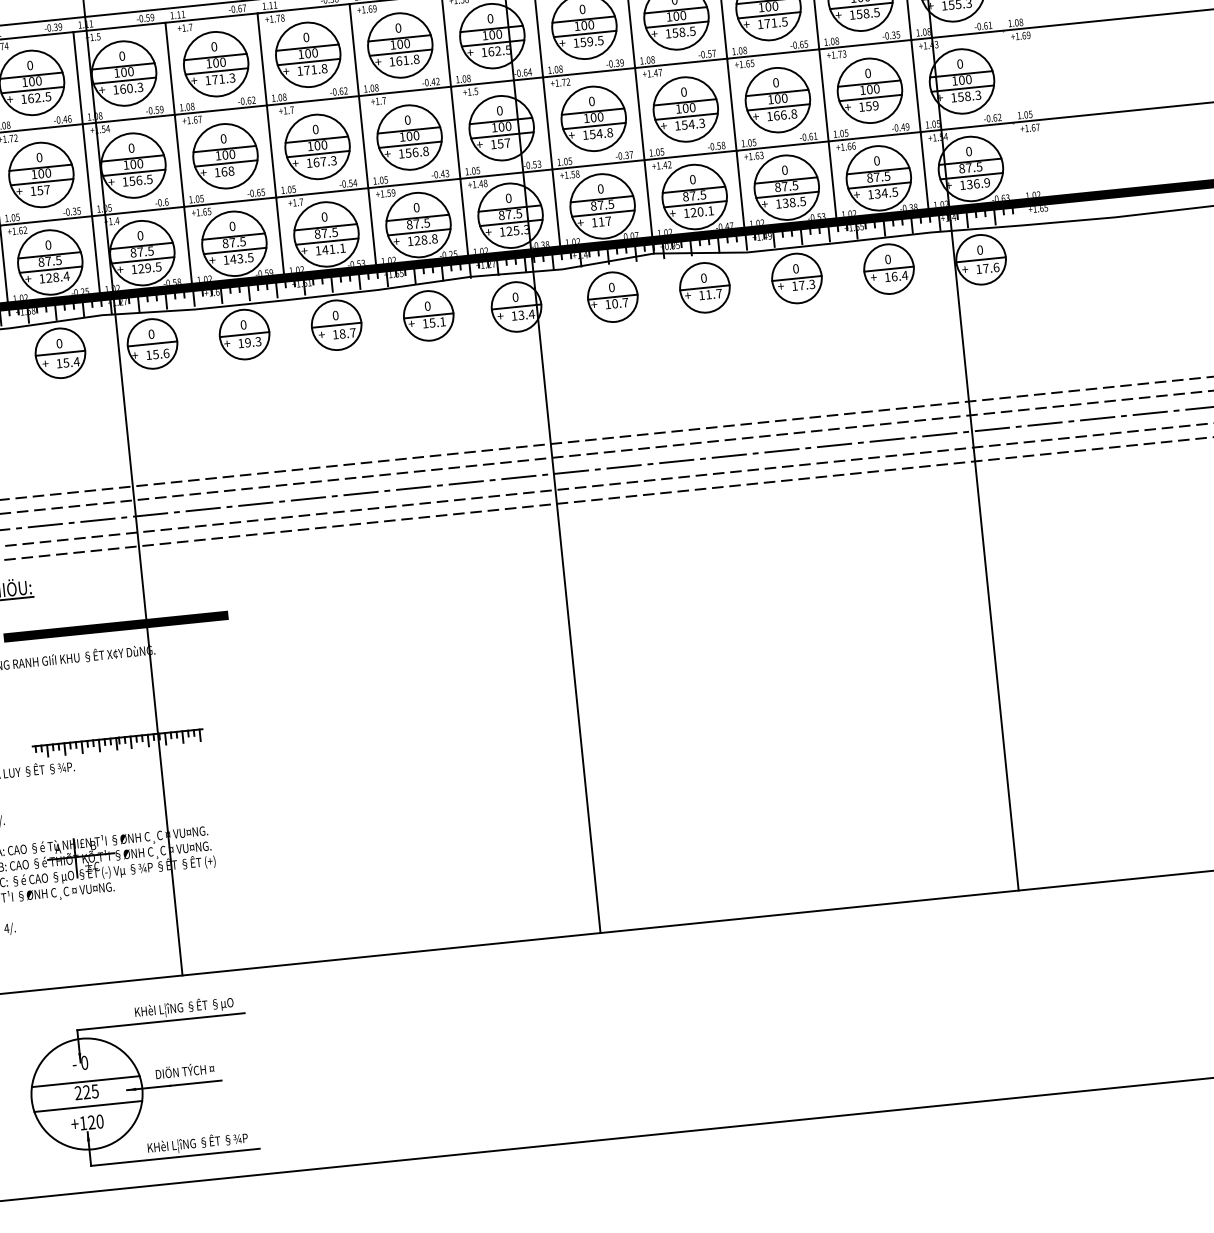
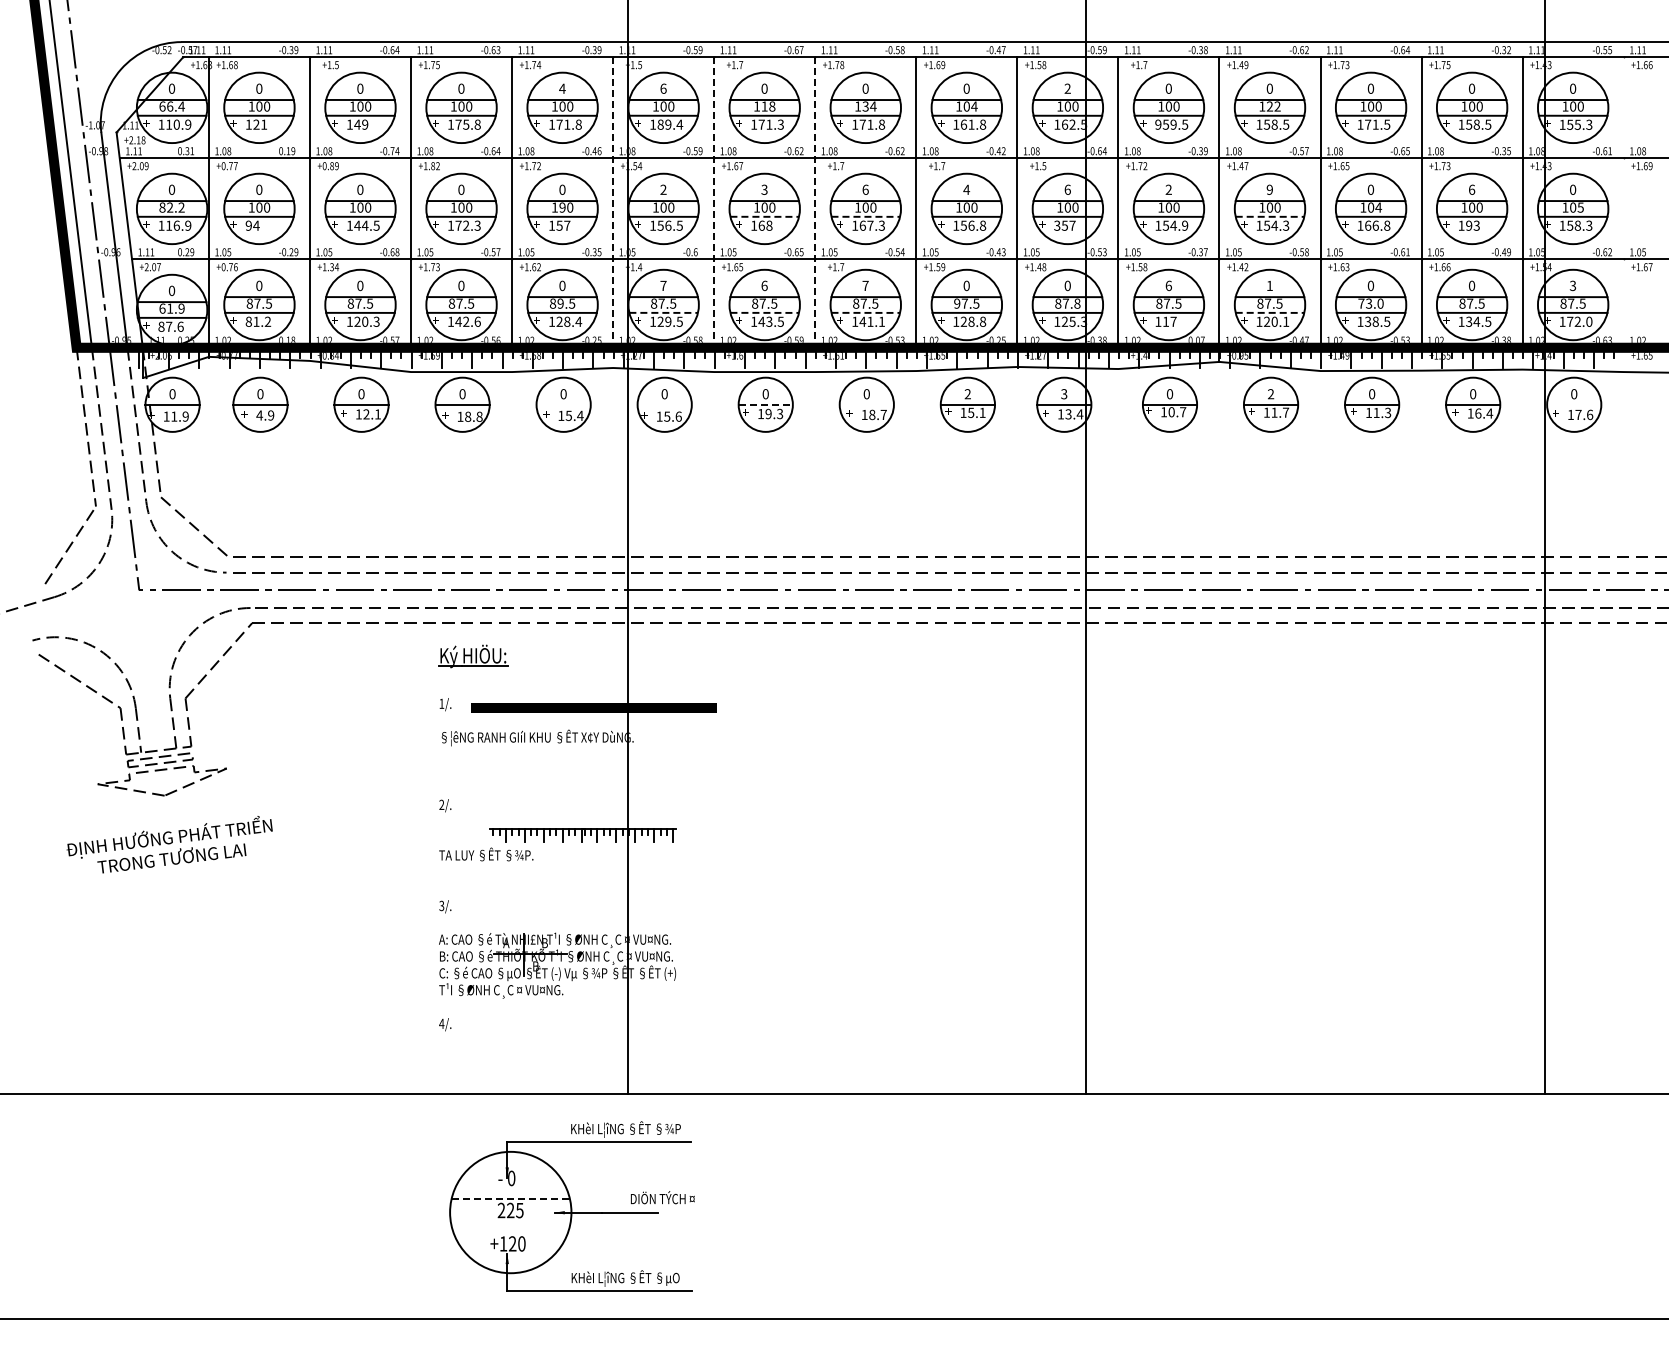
text: (679, 15) -> (1273, 106), 100 -> 122
text: (490, 18) -> (1067, 88), 0 -> 2
text: (576, 42) -> (1158, 124), 159.5 -> 959.5
text: (407, 43) -> (974, 106), 100 -> 104
text: (311, 53) -> (869, 106), 100 -> 134
text: (122, 55) -> (663, 88), 0 -> 6
text: (219, 62) -> (768, 106), 100 -> 118
text: (30, 65) -> (562, 88), 0 -> 4
text: (868, 73) -> (1472, 189), 0 -> 6
text: (968, 79) -> (1580, 207), 100 -> 105
text: (131, 88) -> (670, 124), 160.3 -> 189.4
text: (683, 91) -> (1269, 189), 0 -> 9
text: (38, 97) -> (568, 124), 162.5 -> 171.8
text: (784, 98) -> (1378, 207), 100 -> 104
text: (591, 101) -> (1168, 189), 0 -> 2
text: (871, 105) -> (1472, 225), 159 -> 193
text: (499, 110) -> (1067, 189), 0 -> 6
line: (686, 116) -> (1270, 216), solid -> dashed
text: (407, 119) -> (966, 189), 0 -> 4
text: (315, 129) -> (865, 189), 0 -> 6
text: (610, 132) -> (1185, 225), 154.8 -> 154.9
text: (223, 138) -> (764, 189), 0 -> 3
text: (493, 144) -> (1057, 225), 157 -> 357
line: (271, 146) -> (815, 203), solid -> dashed
text: (131, 147) -> (663, 189), 0 -> 2
text: (968, 151) -> (1572, 285), 0 -> 3
line: (318, 153) -> (866, 216), solid -> dashed
line: (179, 155) -> (714, 203), solid -> dashed
line: (226, 163) -> (765, 216), solid -> dashed
line: (87, 165) -> (613, 203), solid -> dashed
text: (41, 173) -> (562, 207), 100 -> 190
text: (692, 179) -> (1269, 285), 0 -> 1
text: (978, 183) -> (1579, 321), 136.9 -> 172.0
text: (786, 186) -> (1370, 303), 87.5 -> 73.0
text: (600, 188) -> (1168, 285), 0 -> 6
line: (695, 203) -> (1270, 312), solid -> dashed
text: (519, 213) -> (1077, 303), 87.5 -> 87.8
text: (324, 216) -> (865, 285), 0 -> 7
text: (409, 224) -> (957, 303), 87.5 -> 97.5
text: (232, 226) -> (764, 285), 0 -> 6
text: (140, 235) -> (663, 285), 0 -> 7
line: (327, 241) -> (866, 312), solid -> dashed
line: (235, 250) -> (765, 312), solid -> dashed
line: (143, 259) -> (664, 312), solid -> dashed
line: (981, 259) -> (1574, 404), removed
text: (48, 261) -> (560, 303), 87.5 -> 89.5
text: (704, 278) -> (1271, 394), 0 -> 2
text: (801, 285) -> (1376, 412), 17.3 -> 11.3
text: (515, 297) -> (1064, 394), 0 -> 3
text: (427, 306) -> (967, 394), 0 -> 2
line: (336, 325) -> (866, 404), removed
line: (245, 334) -> (766, 404), solid -> dashed
line: (152, 343) -> (664, 404), removed
line: (60, 353) -> (563, 404), removed
text: (92, 866) -> (541, 965), ±C -> B
text: (183, 1007) -> (625, 1129), KHèI L¦îNG §ÊT §µO -> KHèI L¦îNG §ÊT §¾P
text: (184, 1070) -> (662, 1197), moved
line: (86, 1081) -> (511, 1198), solid -> dashed
line: (88, 1106) -> (510, 1226), removed
text: (197, 1143) -> (625, 1278), KHèI L¦îNG §ÊT §¾P -> KHèI L¦îNG §ÊT §µO

